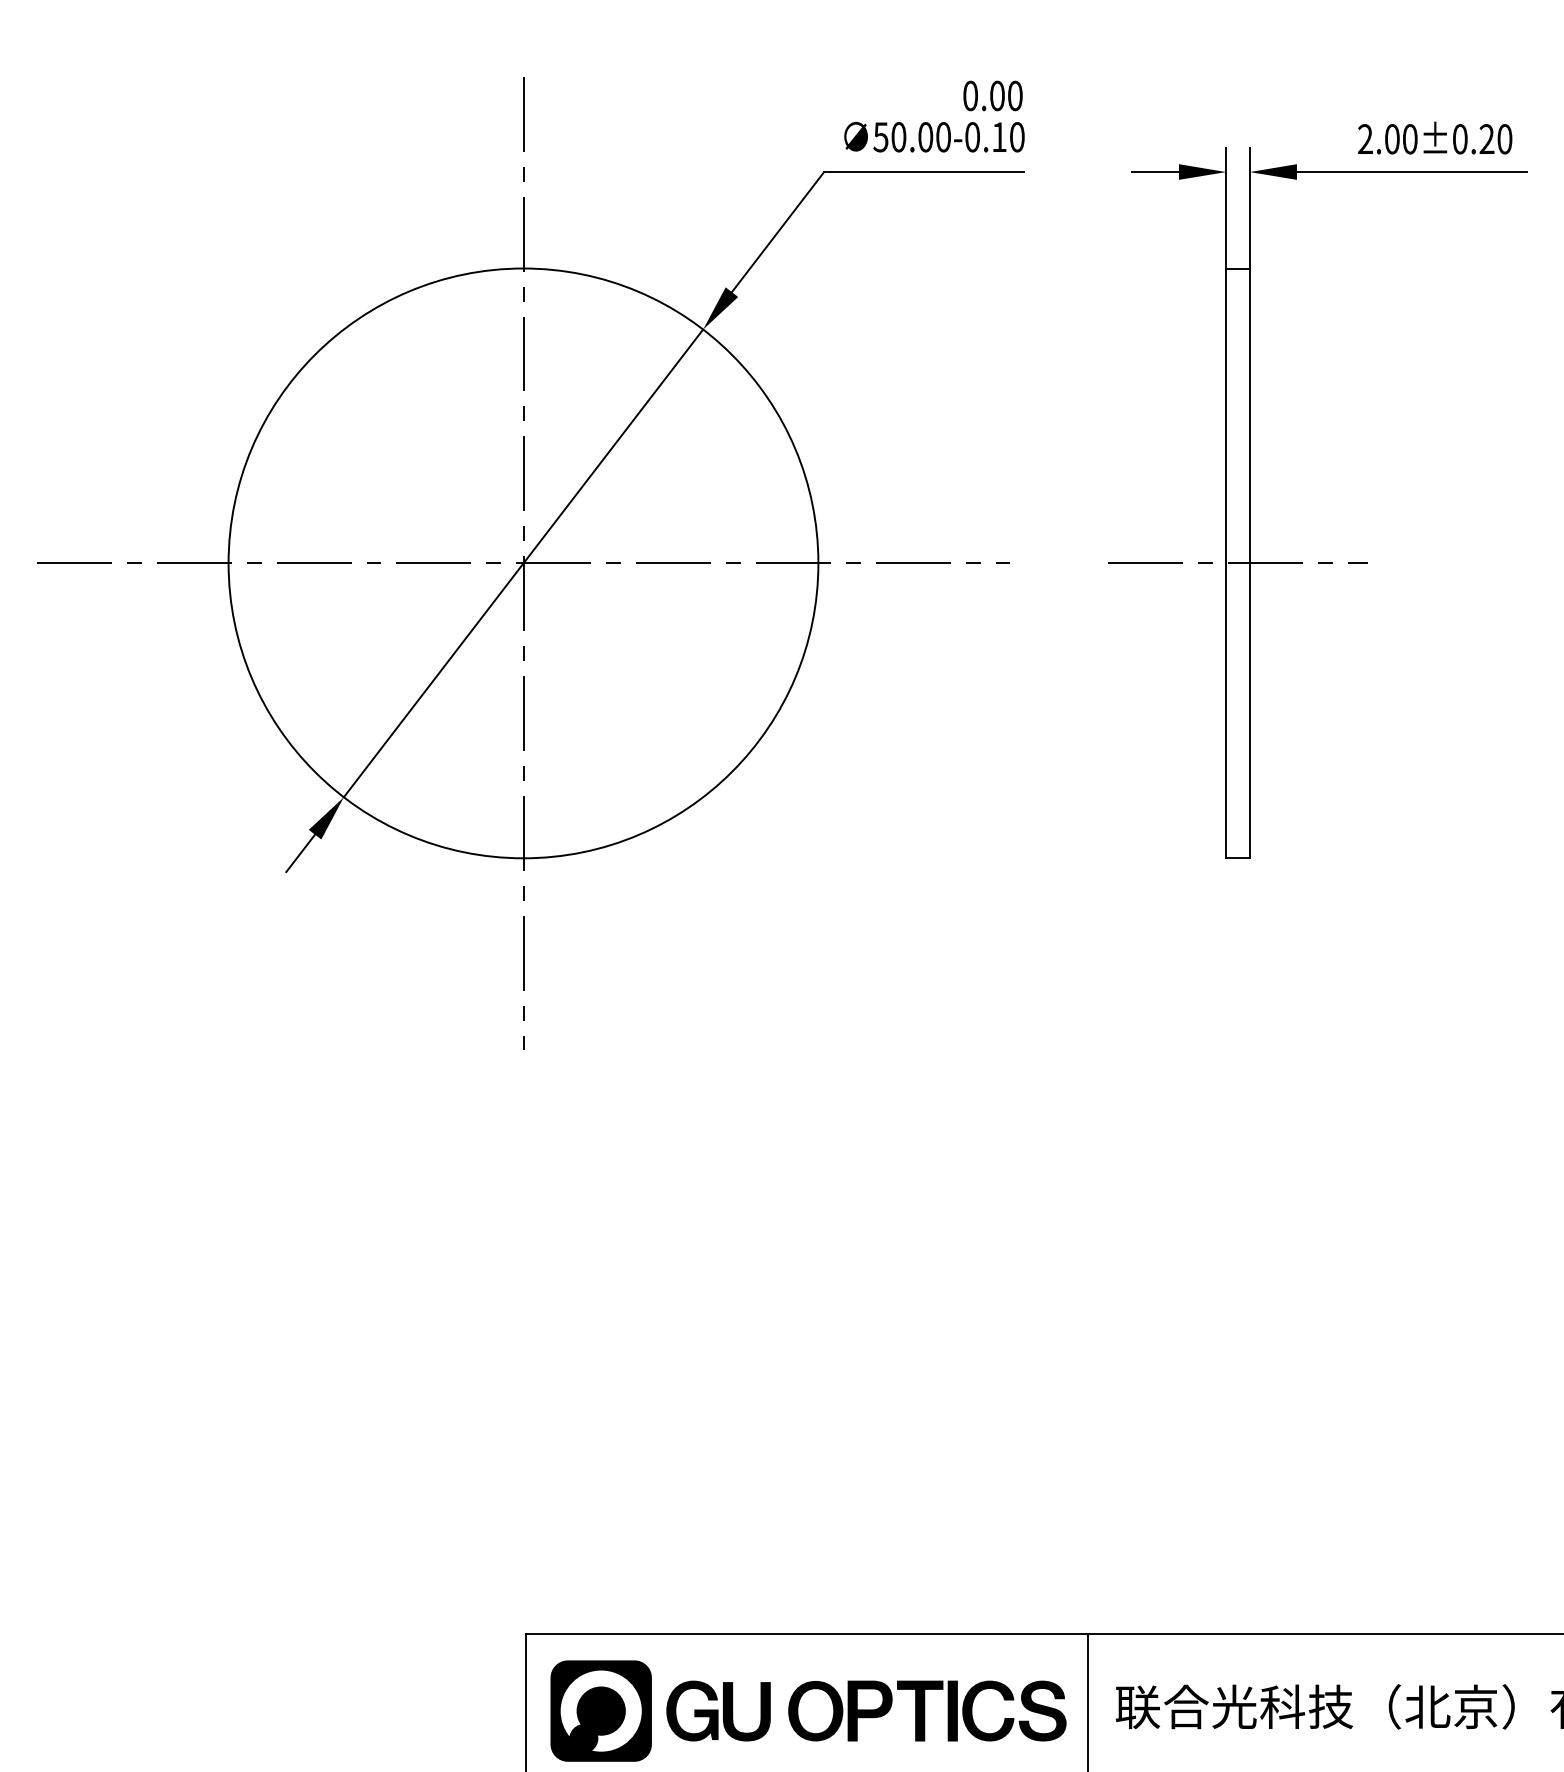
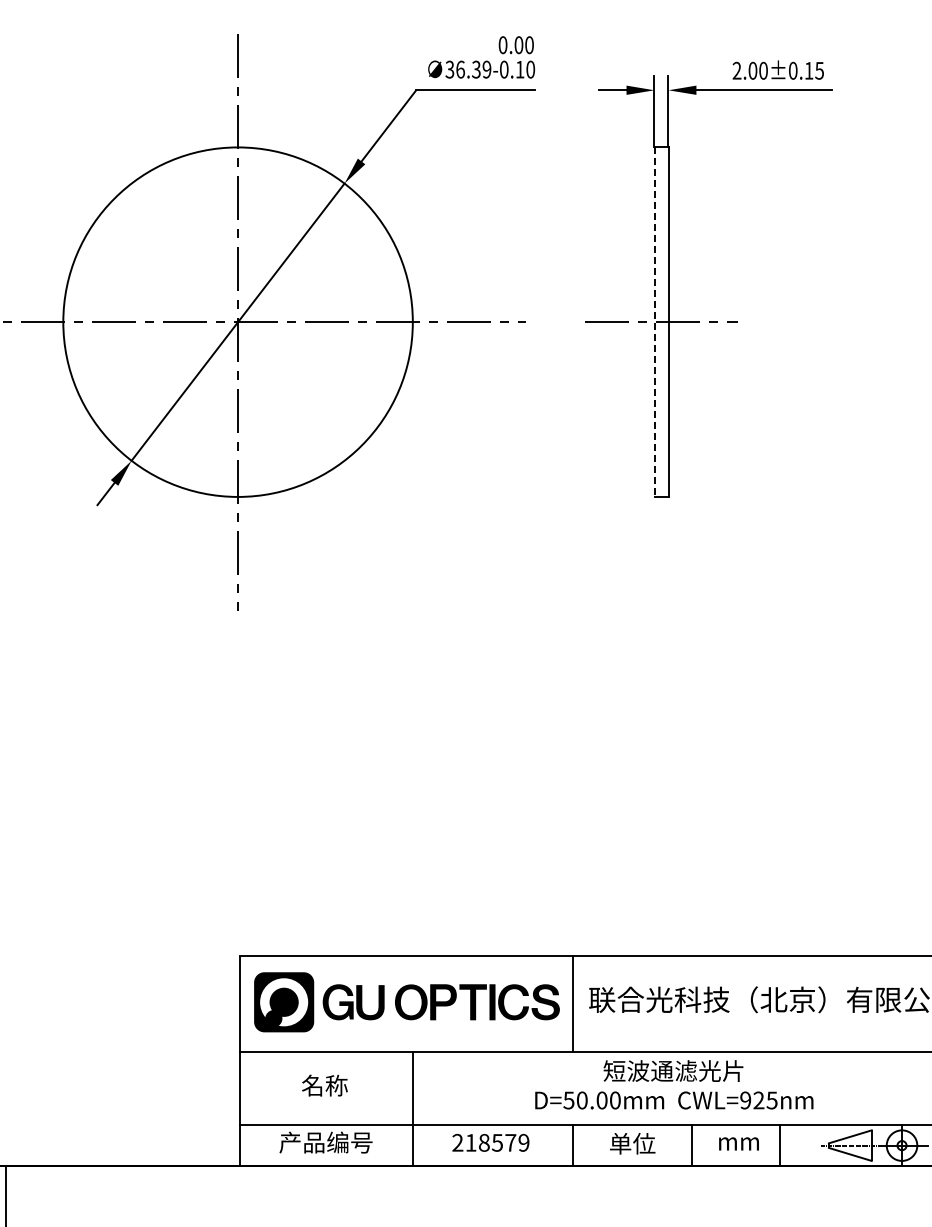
text: (912, 136) -> (468, 69), 50.00 -> 36.39
text: (1494, 138) -> (813, 70), 2.00±0.20 -> 2.00±0.15
line: (1226, 563) -> (654, 322), solid -> dashed

